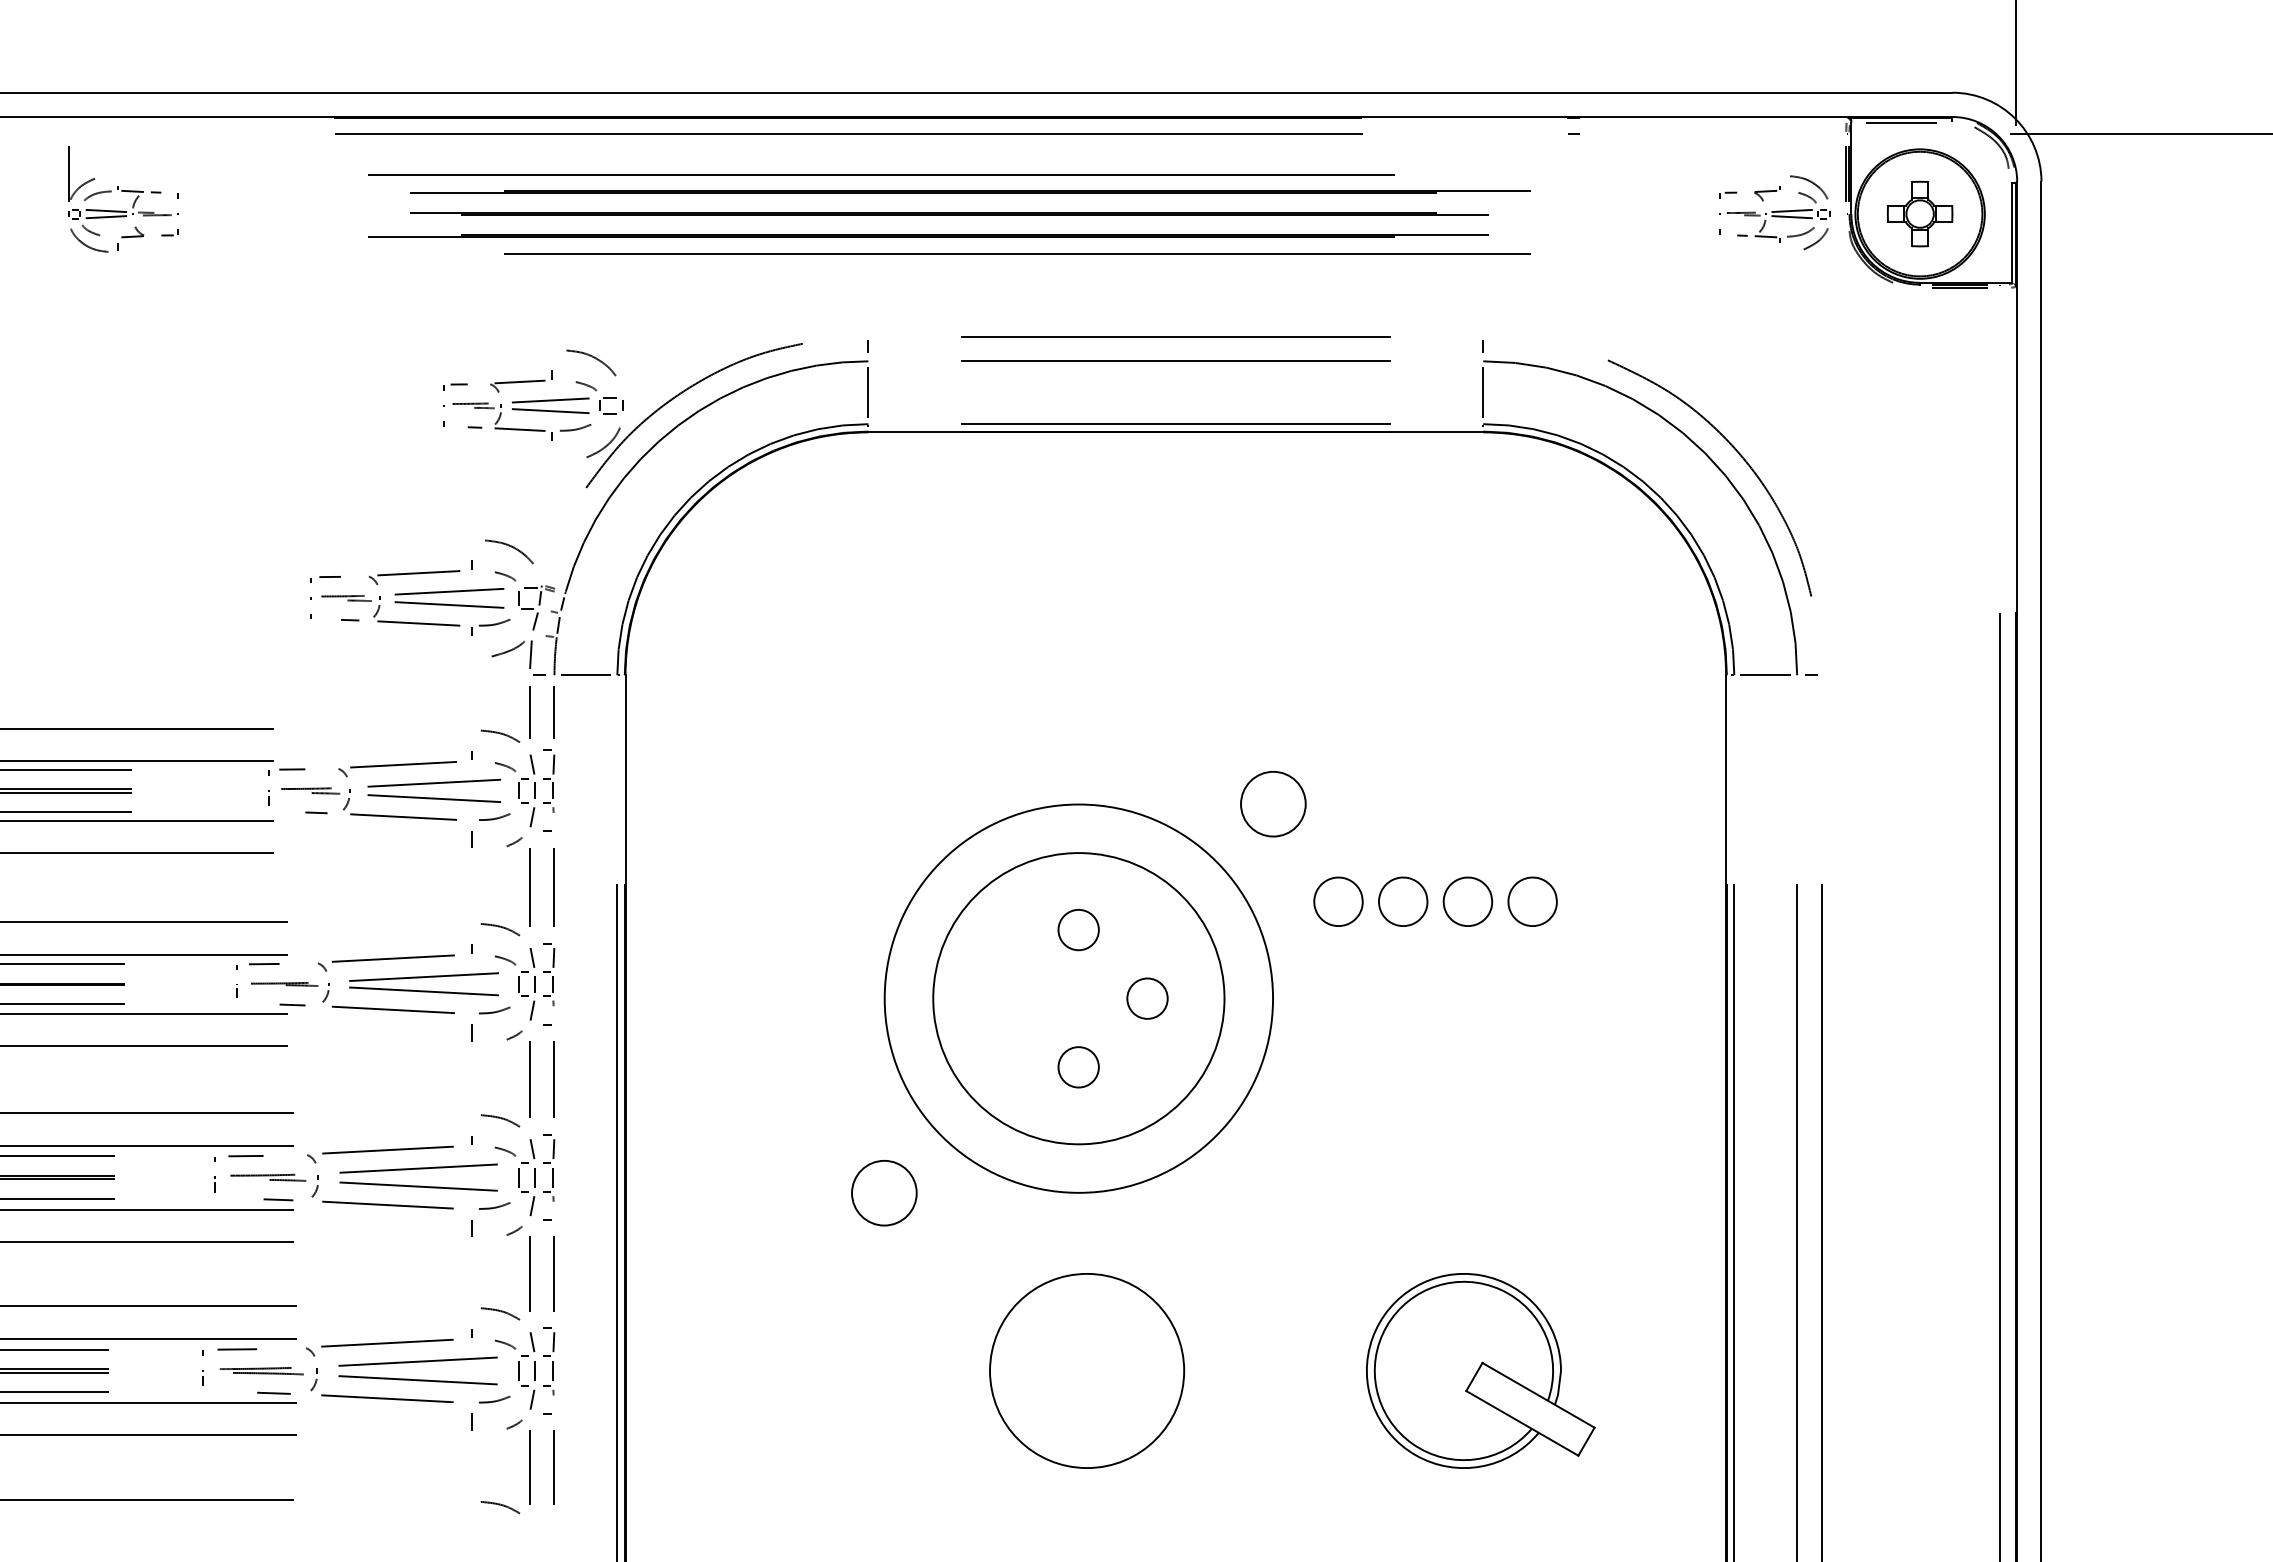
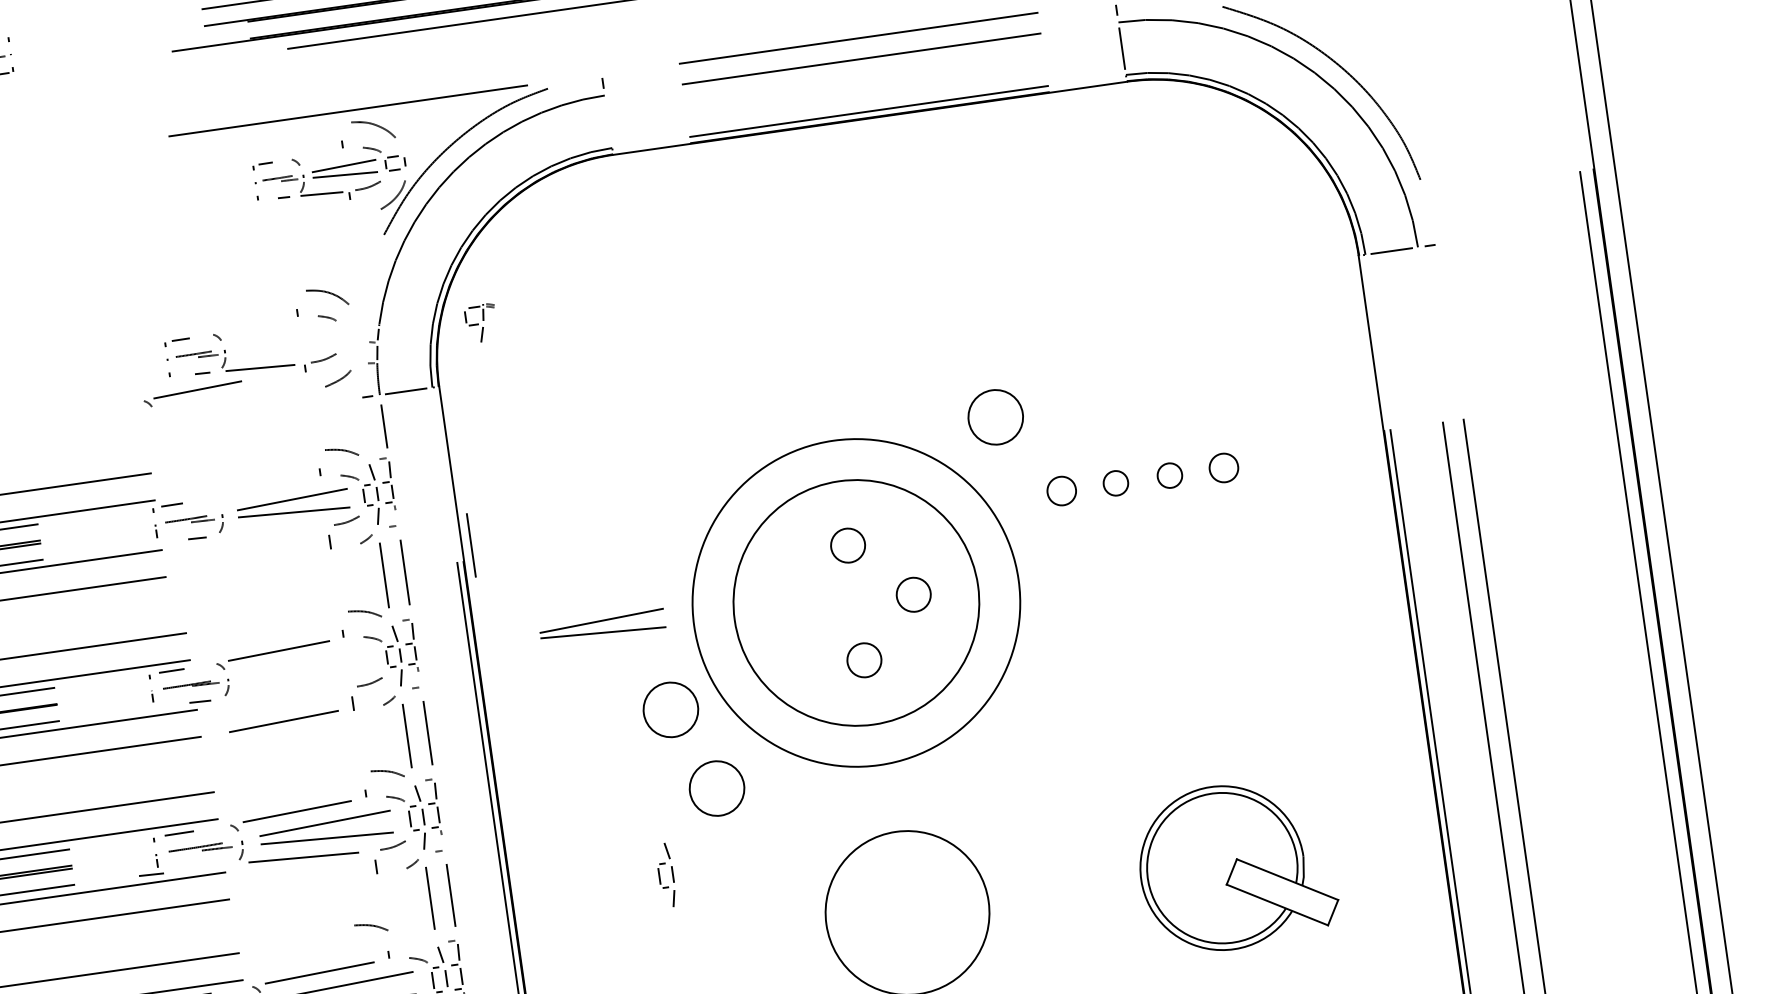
line: (564, 336) -> (347, 110), added
line: (519, 381) -> (315, 153), removed
line: (868, 392) -> (608, 121), removed
line: (418, 573) -> (254, 326), removed
part: (449, 598) -> (283, 343), removed
part: (536, 607) -> (481, 322), moved
line: (530, 654) -> (357, 380), removed
line: (529, 712) -> (363, 429), removed
part: (397, 769) -> (193, 394), moved
line: (403, 816) -> (270, 531), removed
line: (636, 866) -> (471, 545), added
part: (1338, 901) -> (1061, 490), size x0.7
part: (1403, 901) -> (1116, 483), size x0.6
part: (1467, 901) -> (1169, 475), size x0.6
part: (1532, 901) -> (1223, 467), size x0.7
part: (423, 984) -> (602, 627), moved
line: (392, 1009) -> (284, 693), removed
line: (387, 1041) -> (283, 720), added
circle: (843, 1093) -> (671, 710), added
line: (278, 1199) -> (151, 874), moved
part: (802, 1286) -> (659, 876), added
curve: (501, 1312) -> (372, 926), moved

